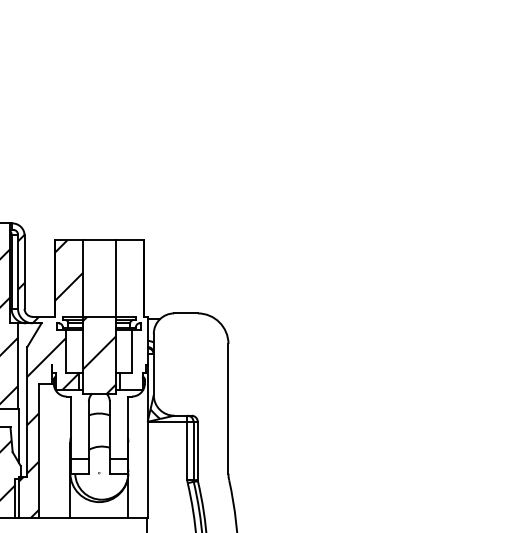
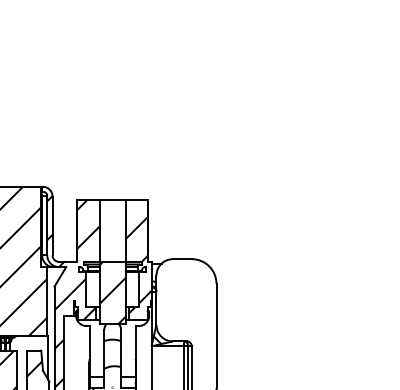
hatch: (131, 310) -> (138, 256), added

